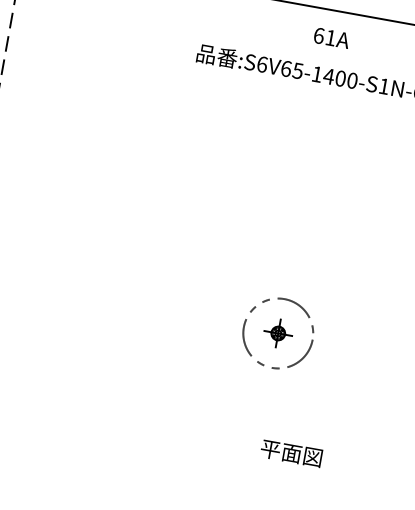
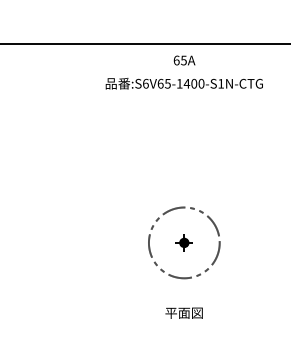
text: (330, 37) -> (183, 60), 61A -> 65A
circle: (277, 332) -> (183, 242), size x1.67
text: (290, 452) -> (183, 312), moved

